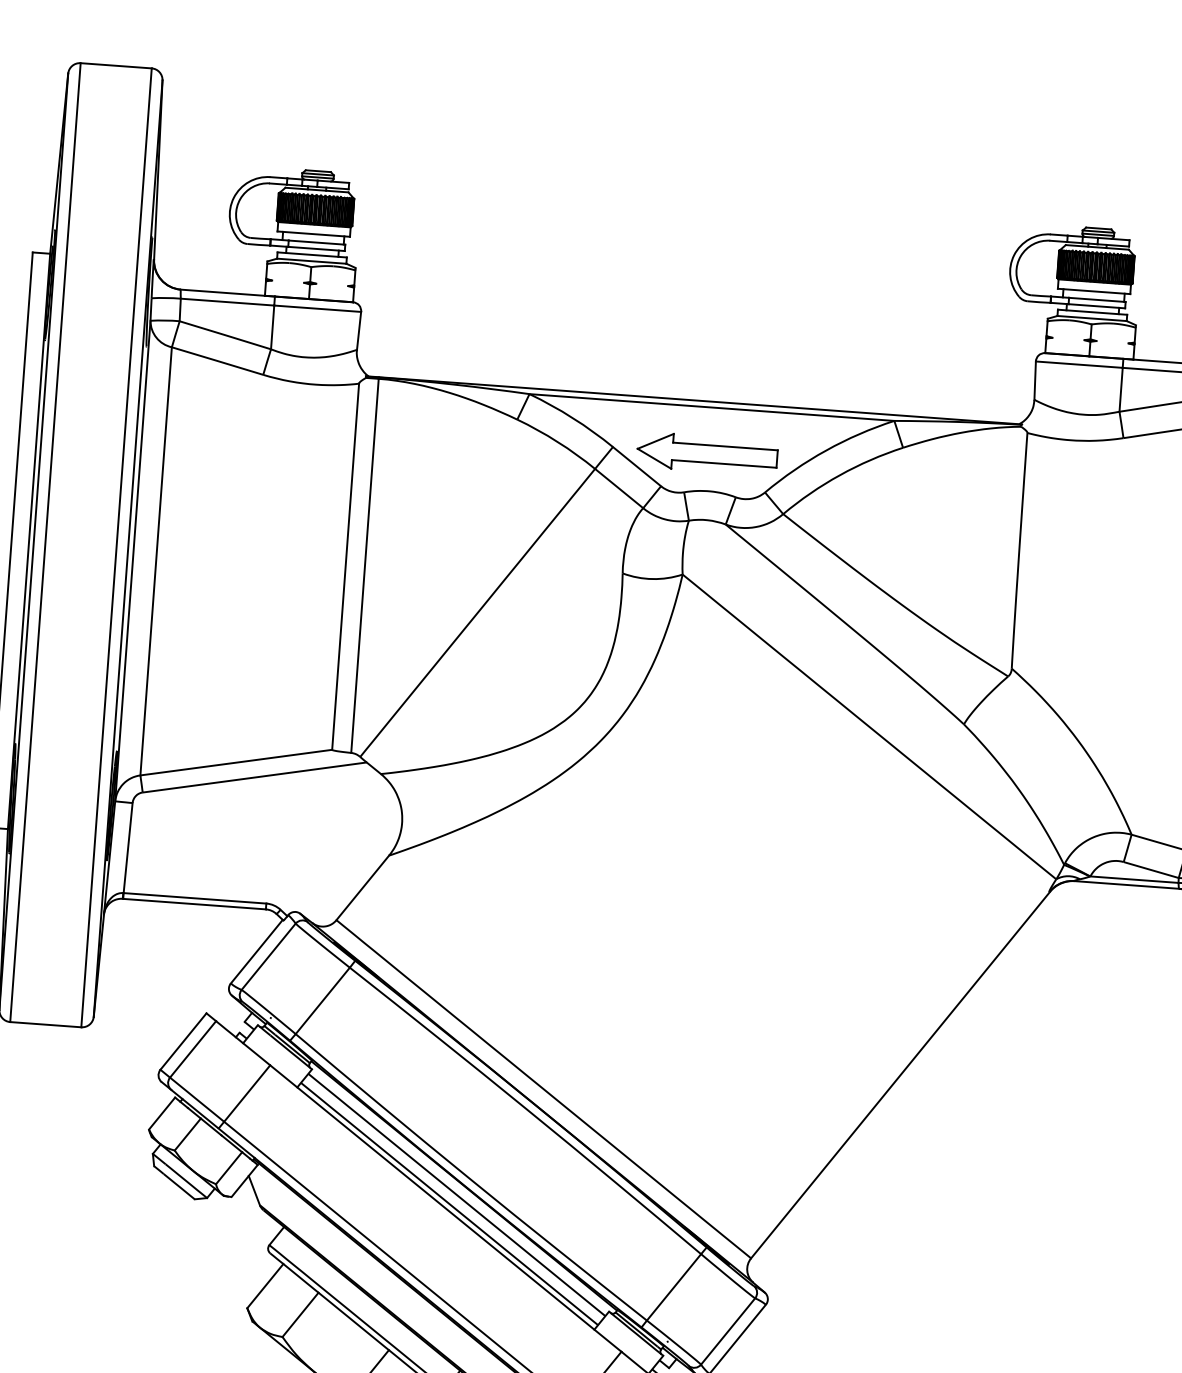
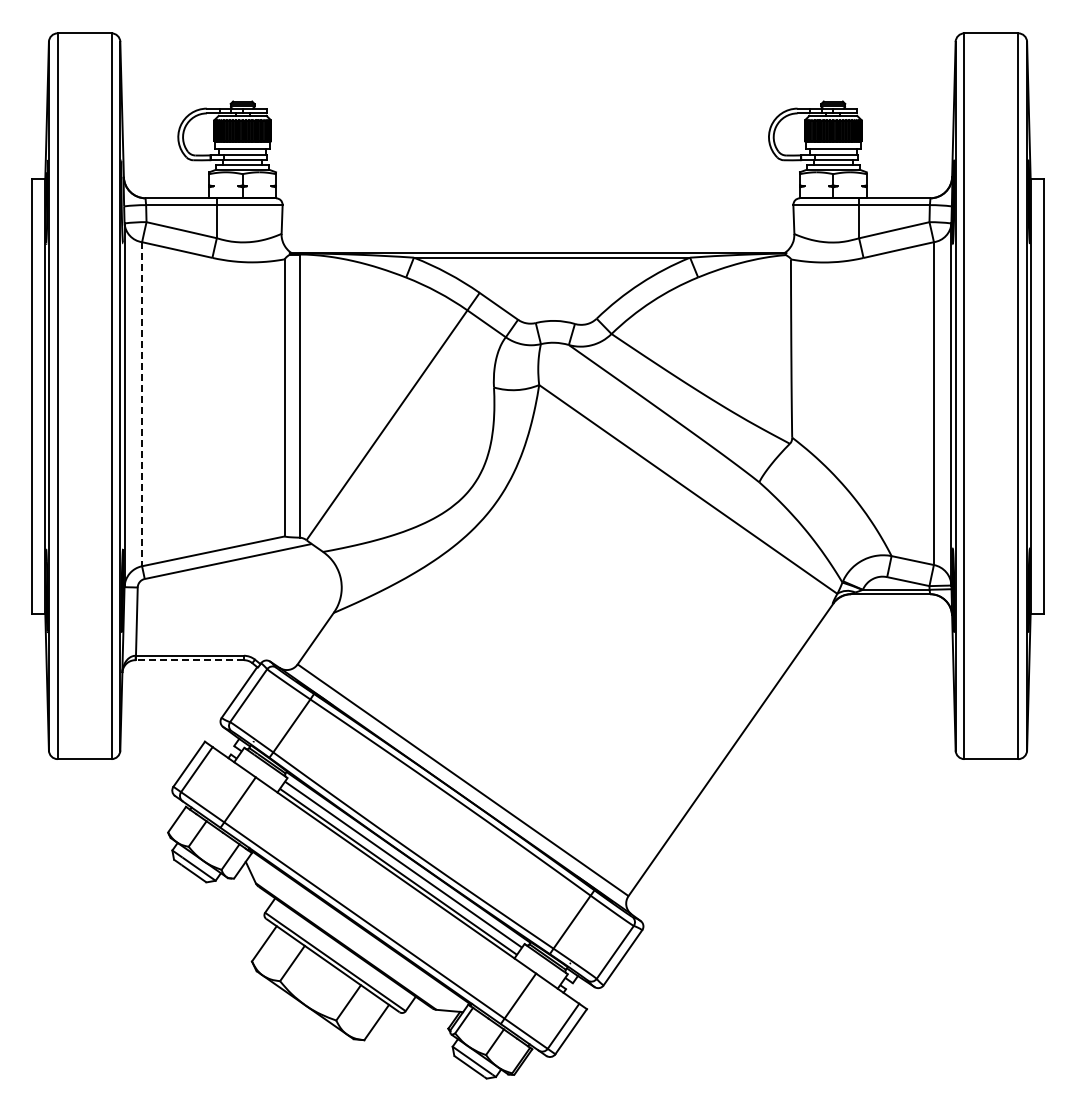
part: (706, 453) -> (550, 292), removed
line: (156, 561) -> (142, 404), solid -> dashed
line: (193, 904) -> (189, 660), solid -> dashed

